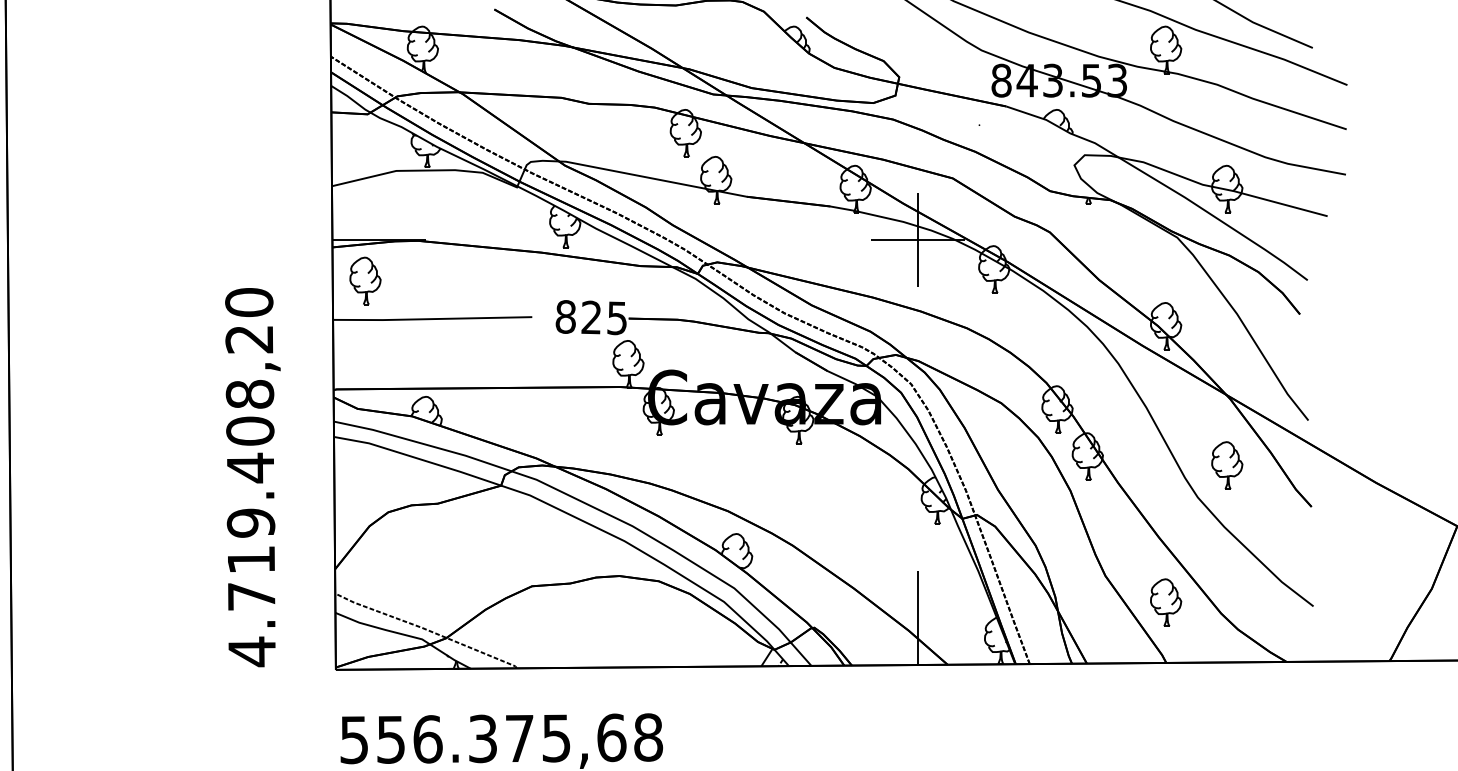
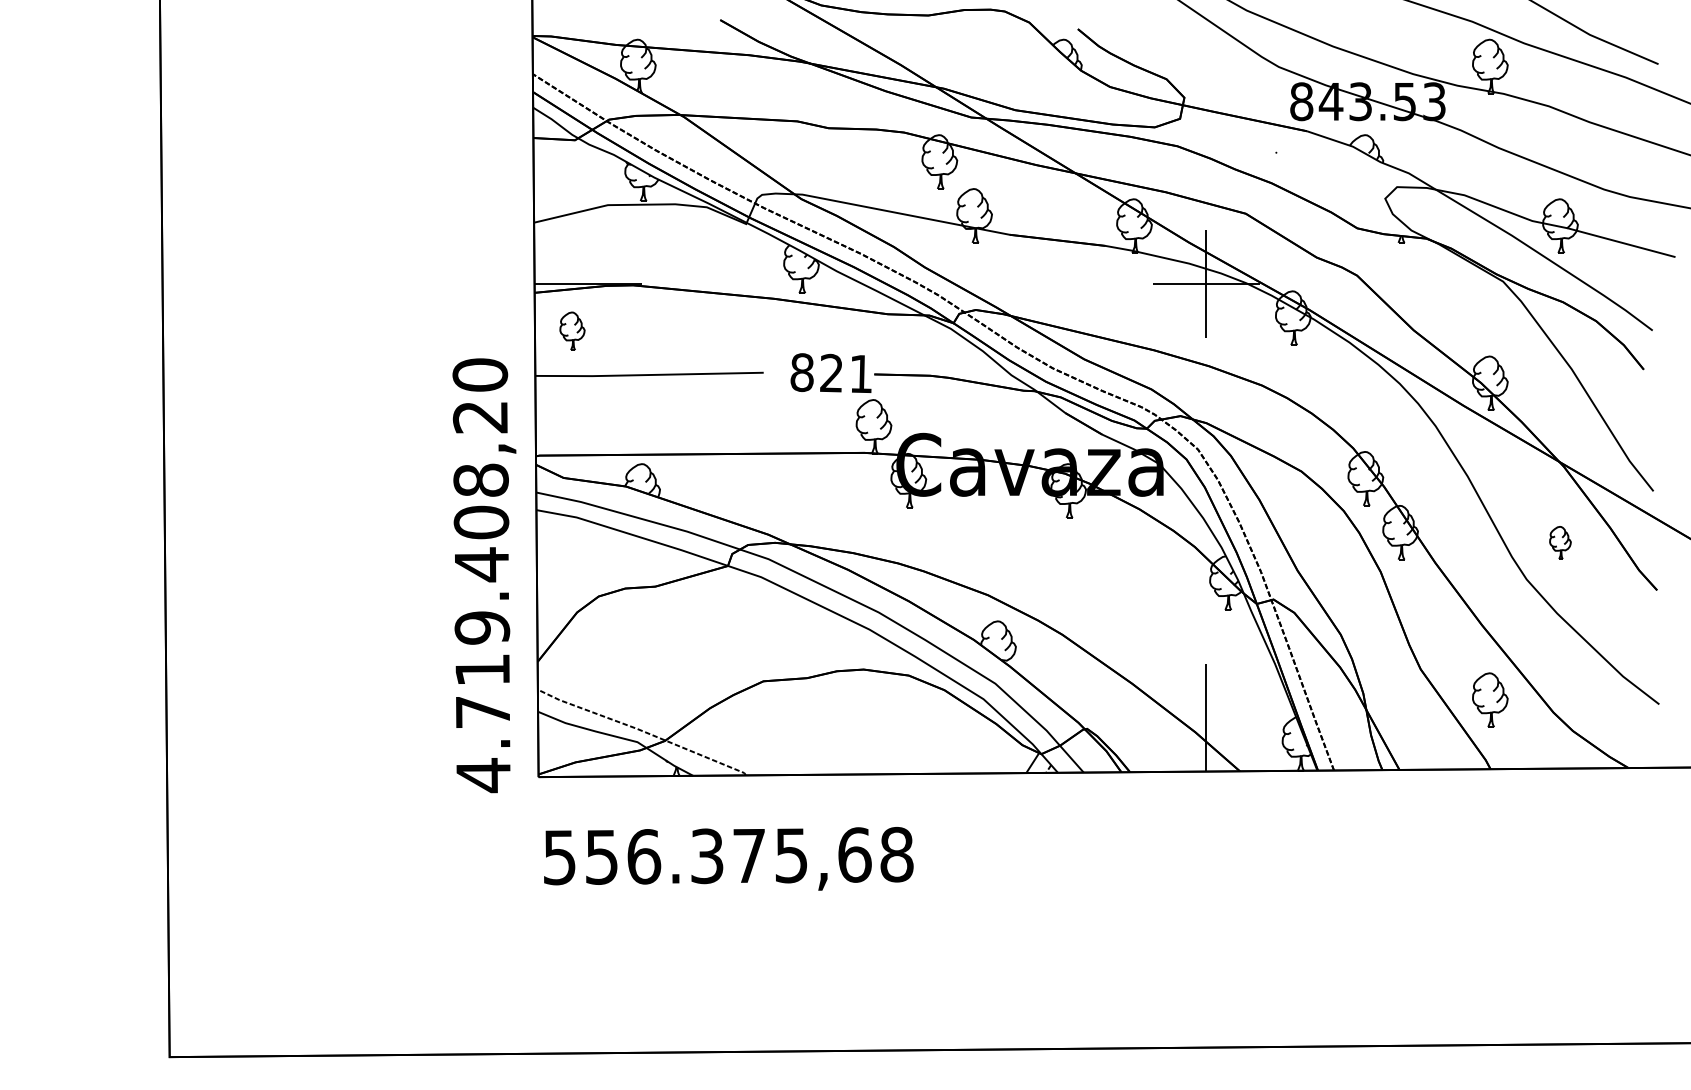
part: (365, 280) -> (572, 330), size x0.7
text: (616, 318) -> (860, 374), 825 -> 821
part: (1227, 465) -> (1560, 542), size x0.6
text: (252, 477) -> (484, 575), moved

